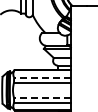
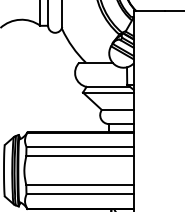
line: (41, 77) -> (78, 146), dashed -> solid
line: (41, 97) -> (78, 184), dashed -> solid

